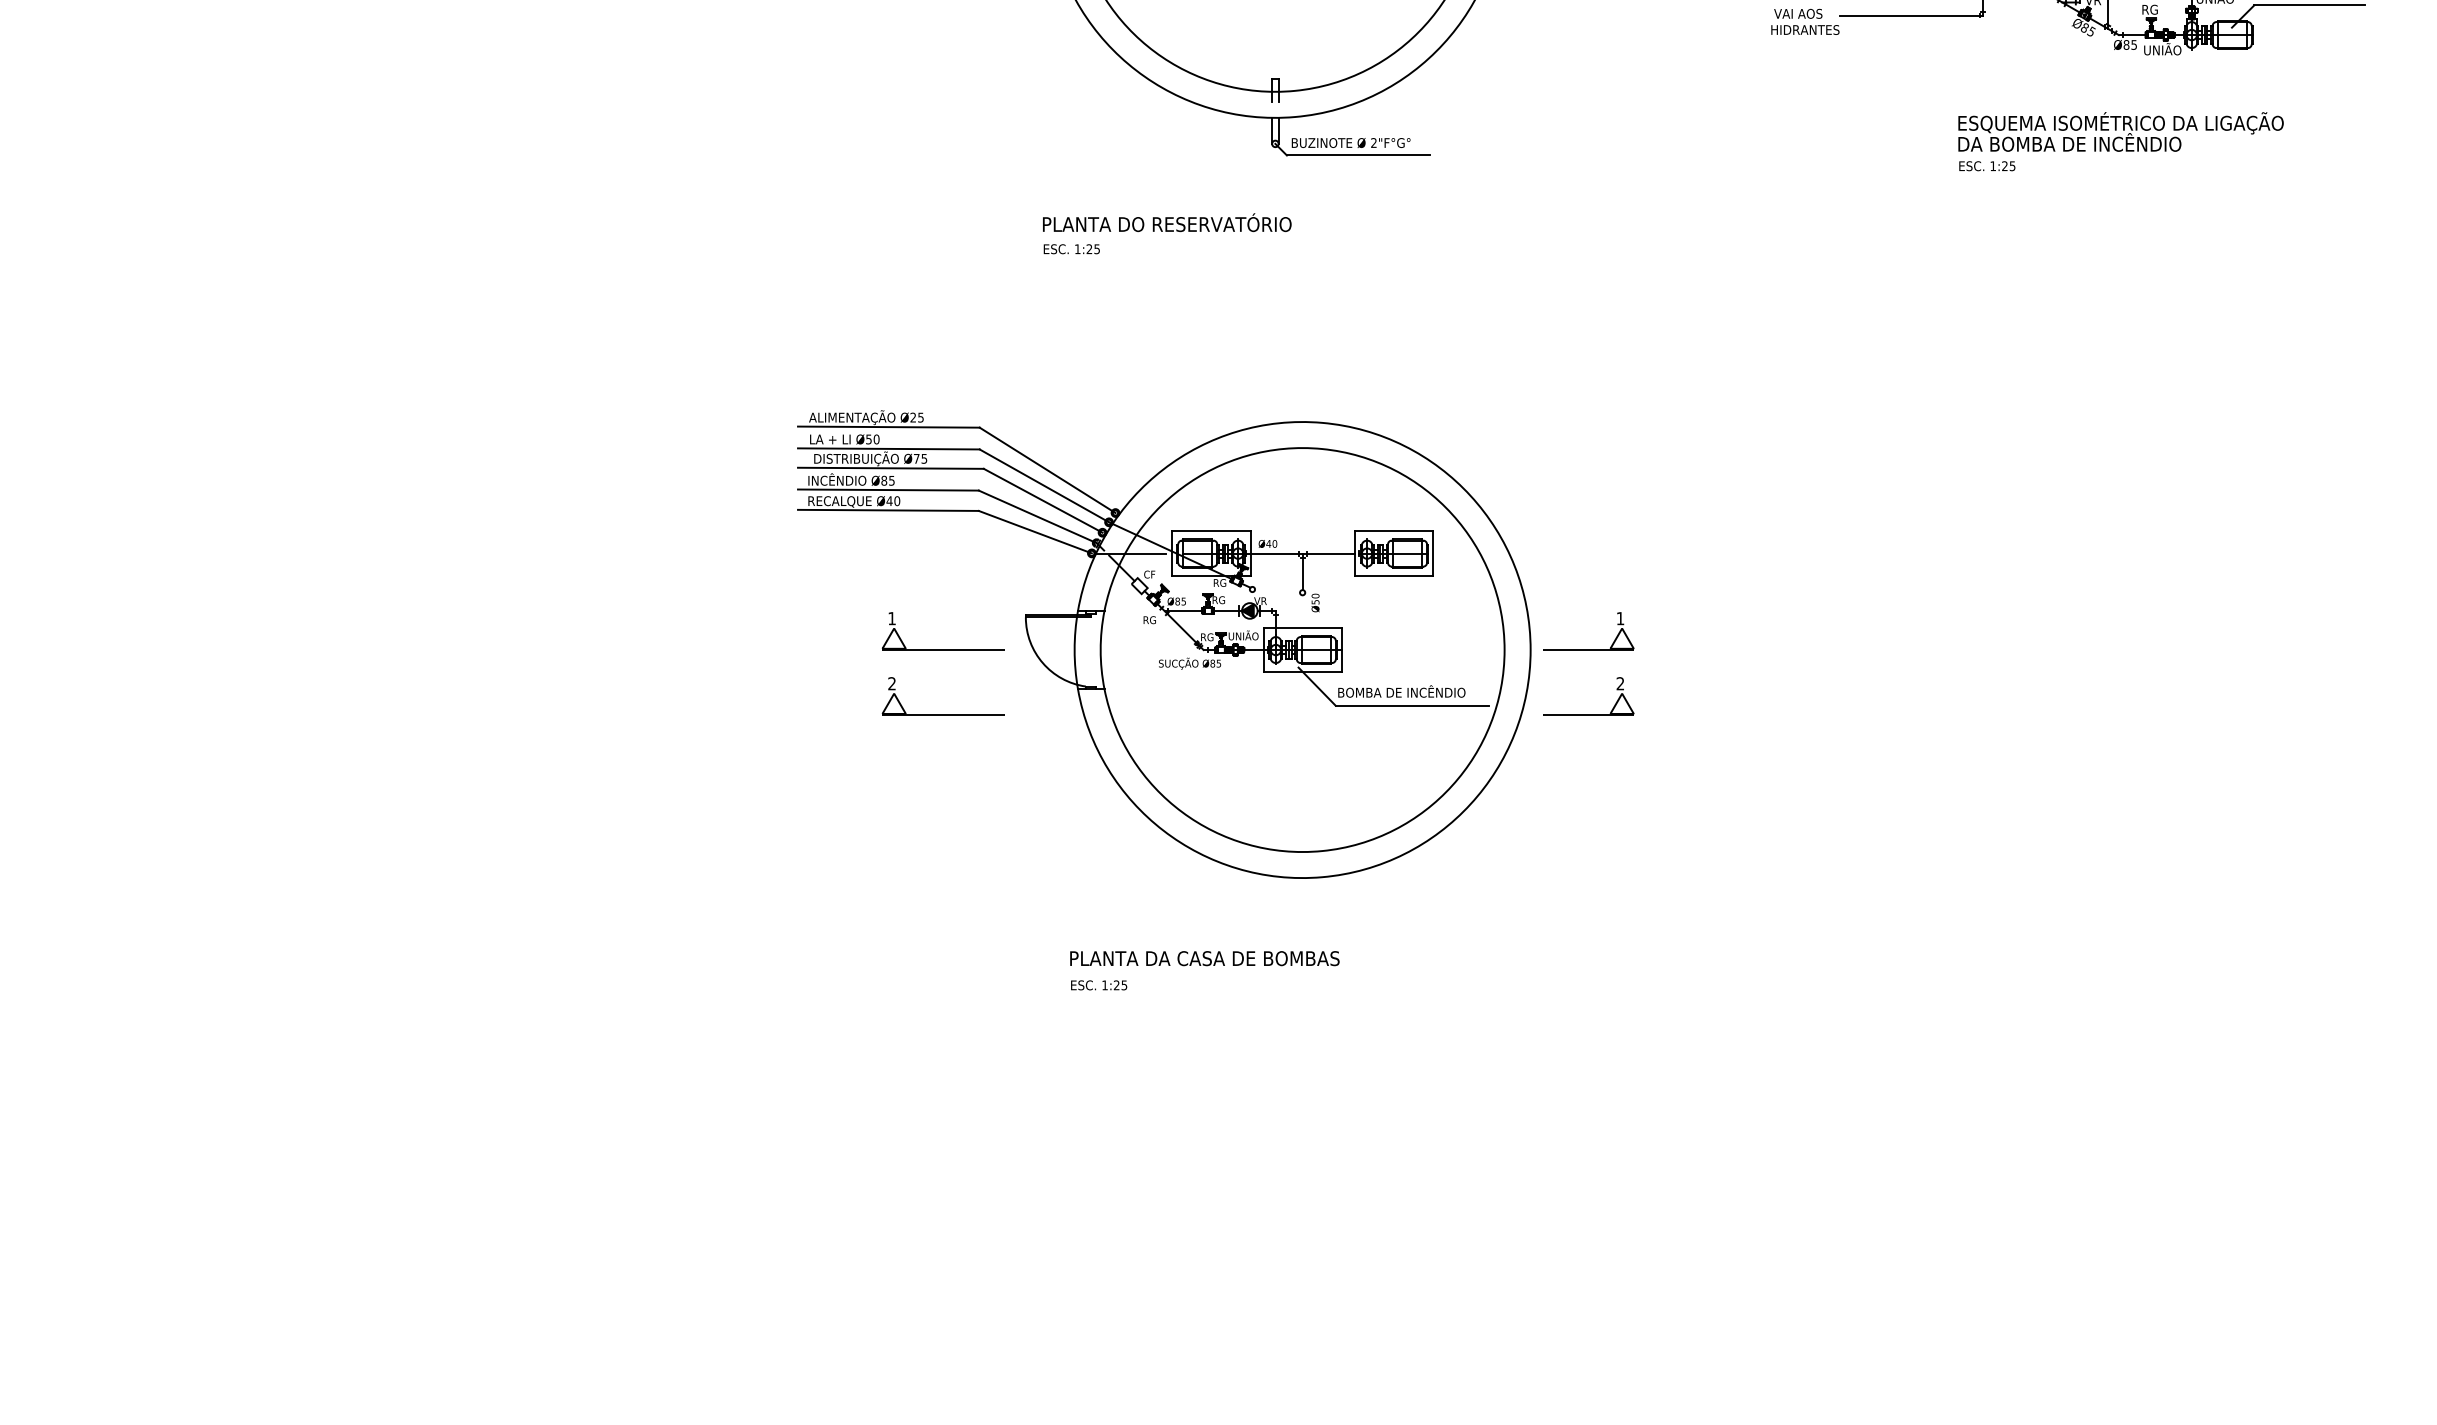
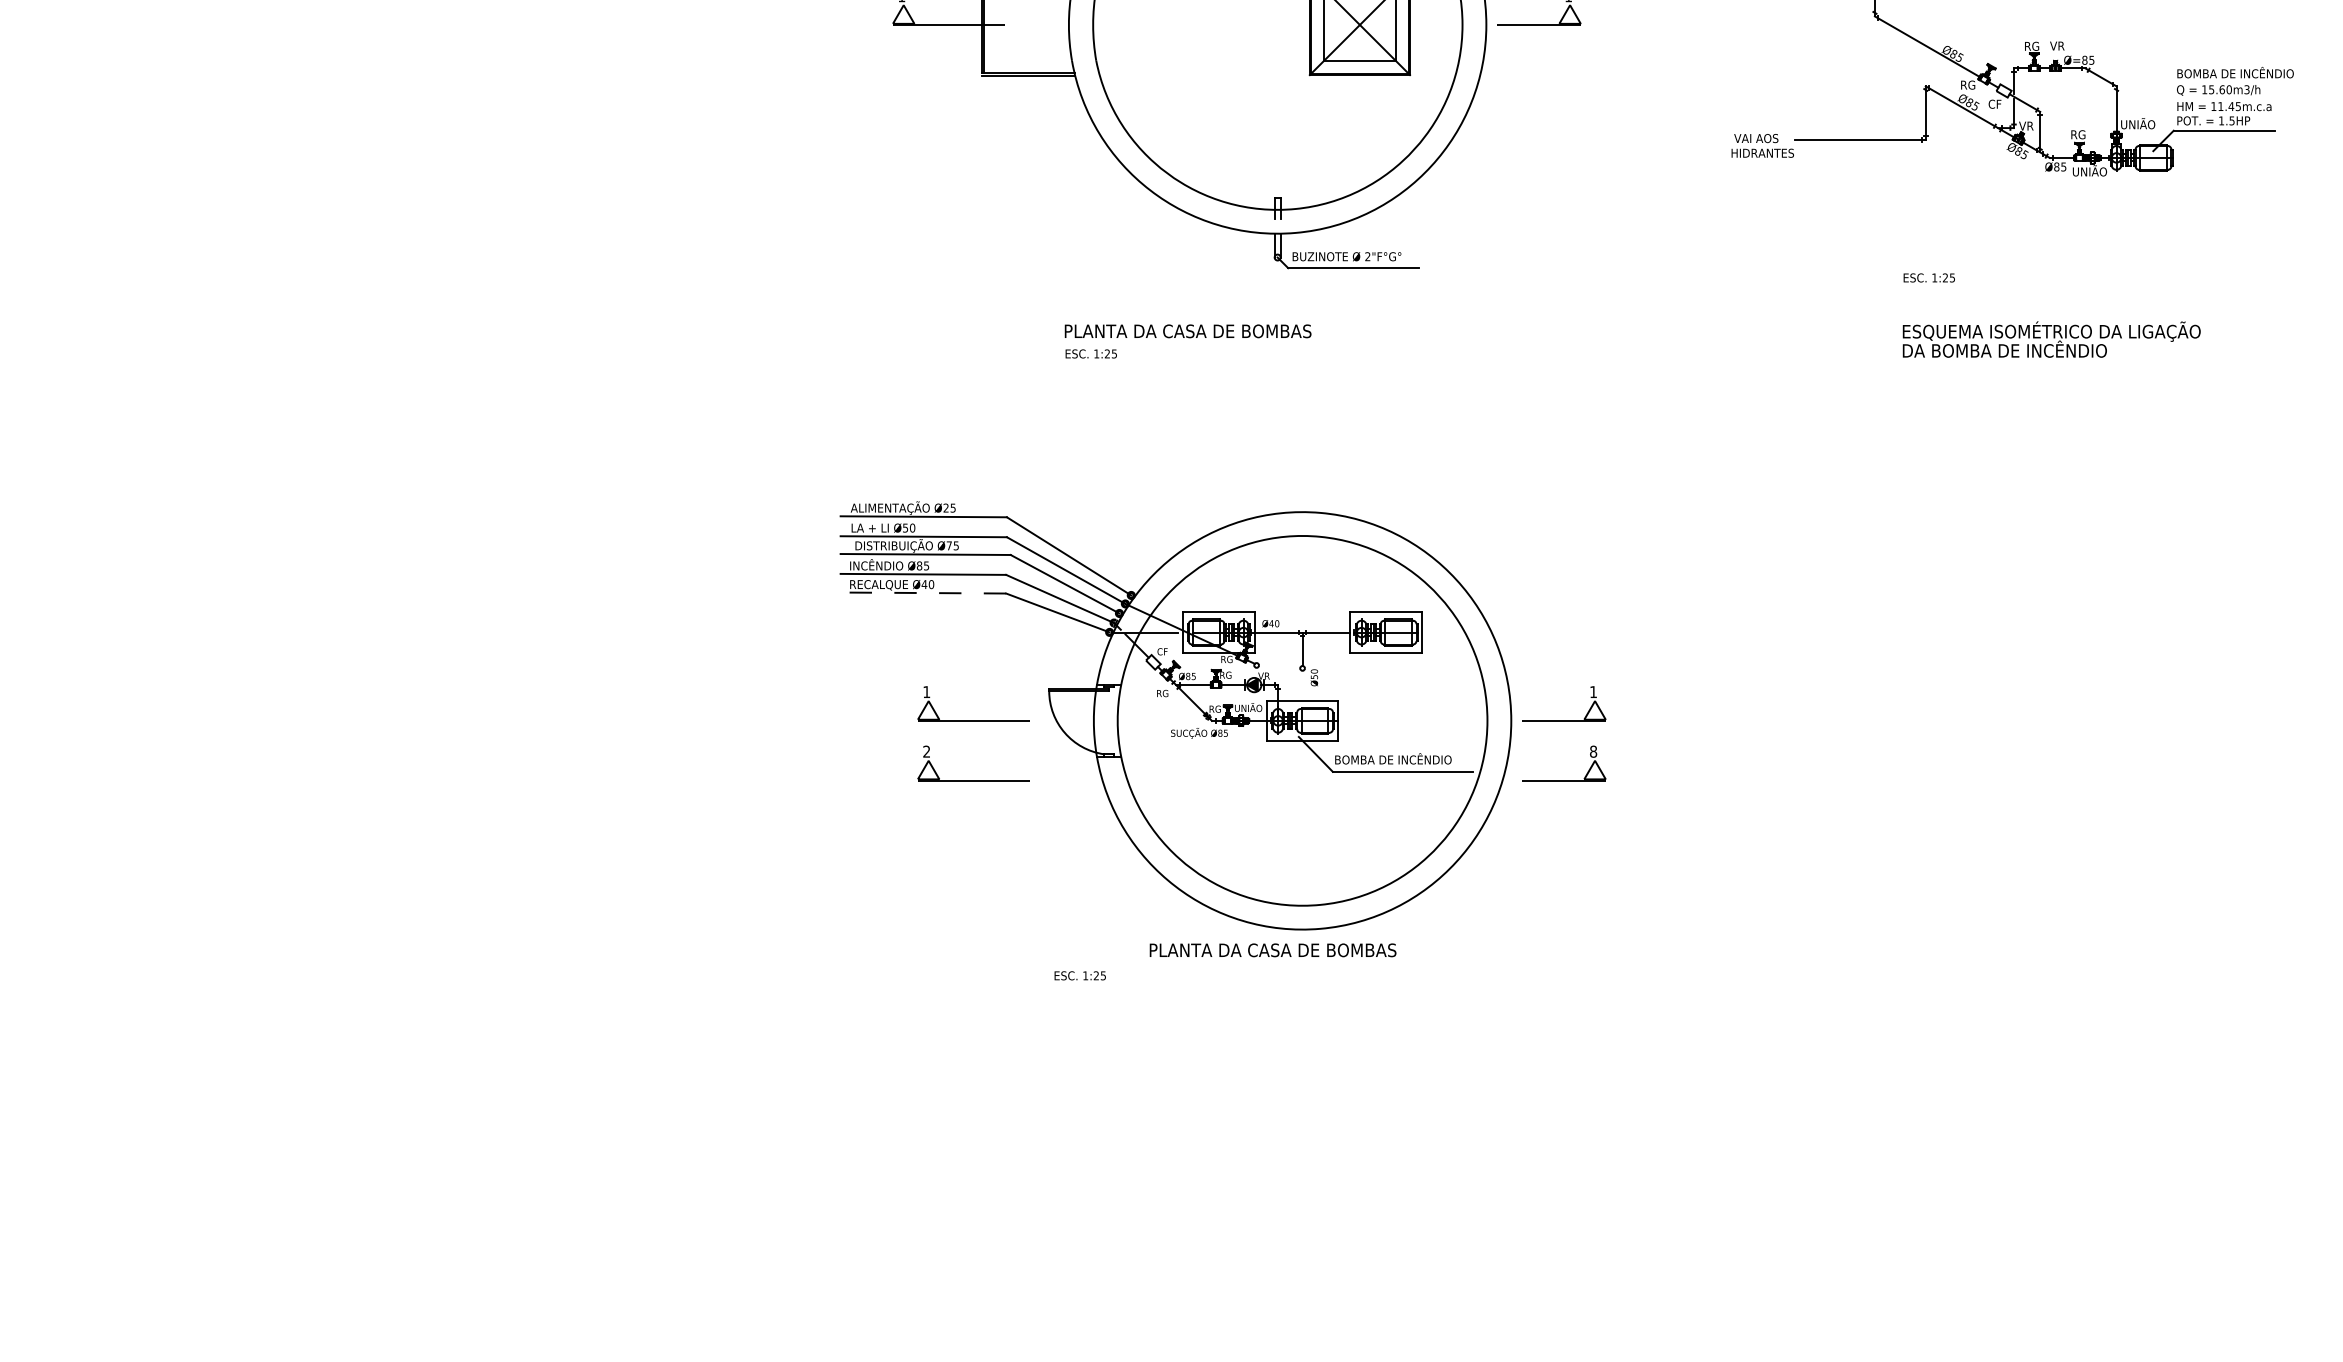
text: (2120, 131) -> (2051, 339), moved
text: (1221, 222) -> (1228, 329), PLANTA DO RESERVATÓRIO -> PLANTA DA CASA DE BOMBAS
line: (888, 510) -> (923, 593), solid -> dashed
text: (1620, 683) -> (1593, 751), 2 -> 8
text: (1204, 958) -> (1272, 950), moved
text: (1098, 985) -> (1079, 975), moved

